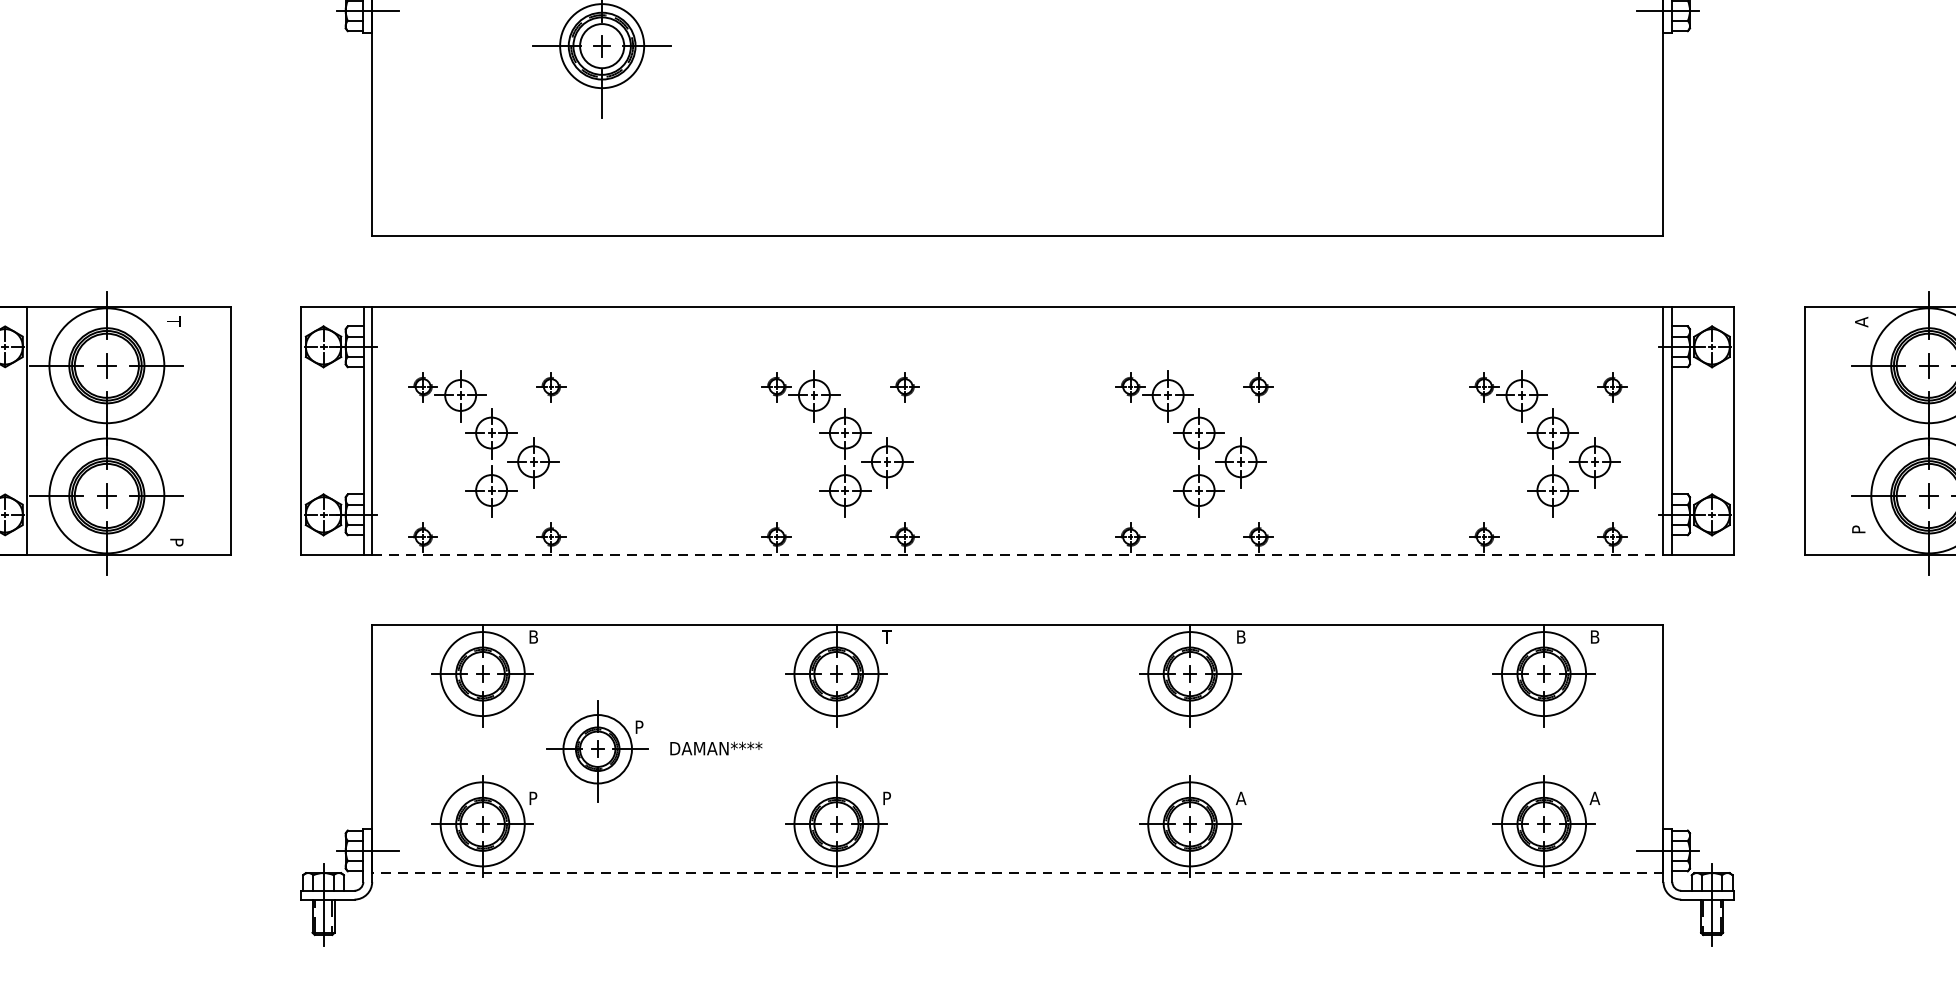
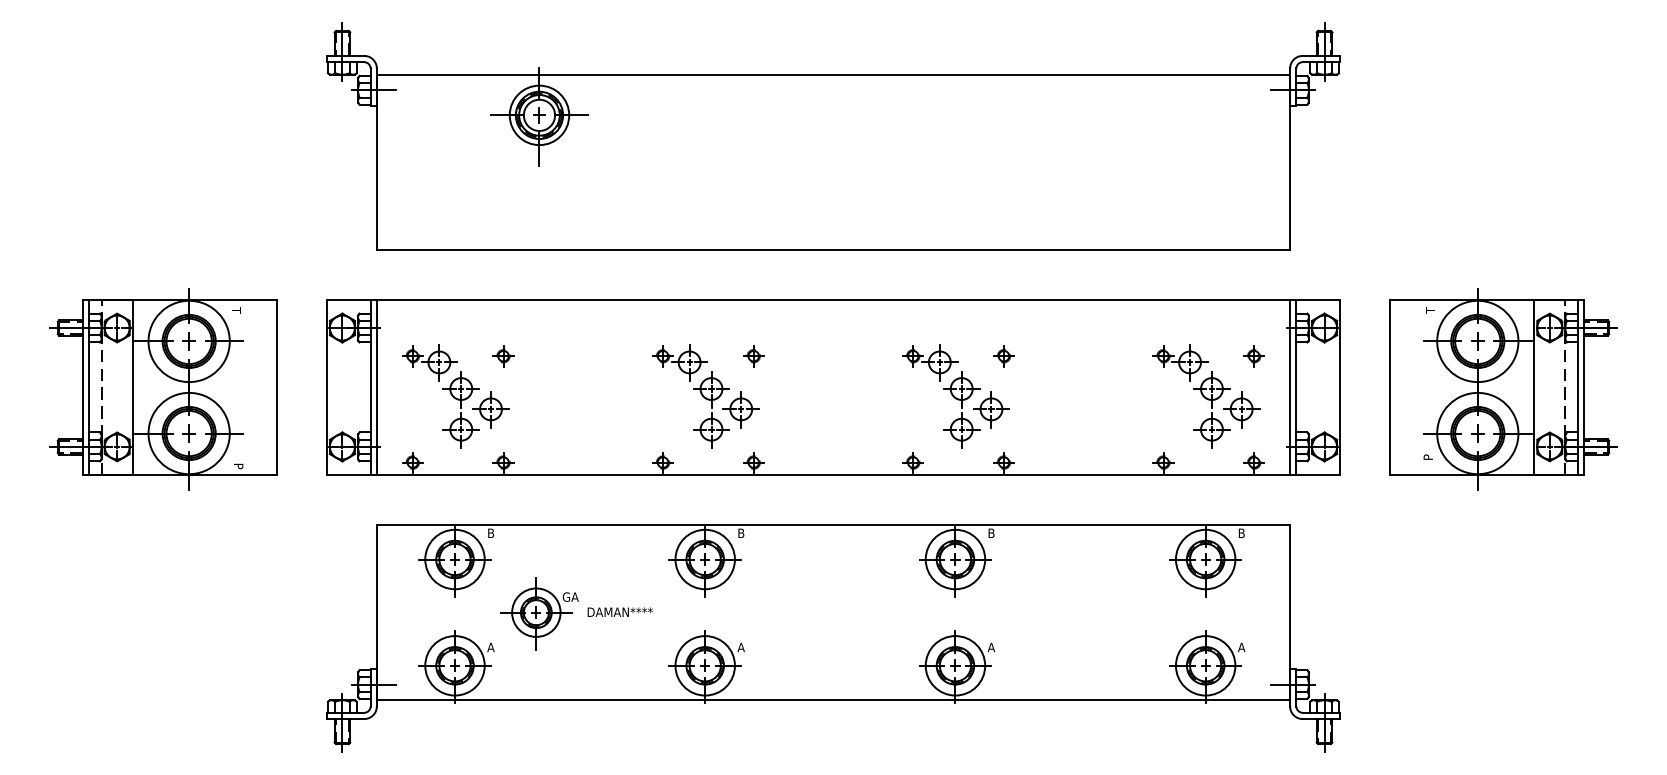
text: (1860, 322) -> (1429, 310), A -> T
line: (1017, 555) -> (833, 475), dashed -> solid
text: (886, 635) -> (740, 532), T -> B
text: (646, 726) -> (570, 596), P -> GA
text: (532, 798) -> (490, 647), P -> A
text: (886, 798) -> (740, 647), P -> A
line: (1017, 873) -> (833, 700), dashed -> solid

